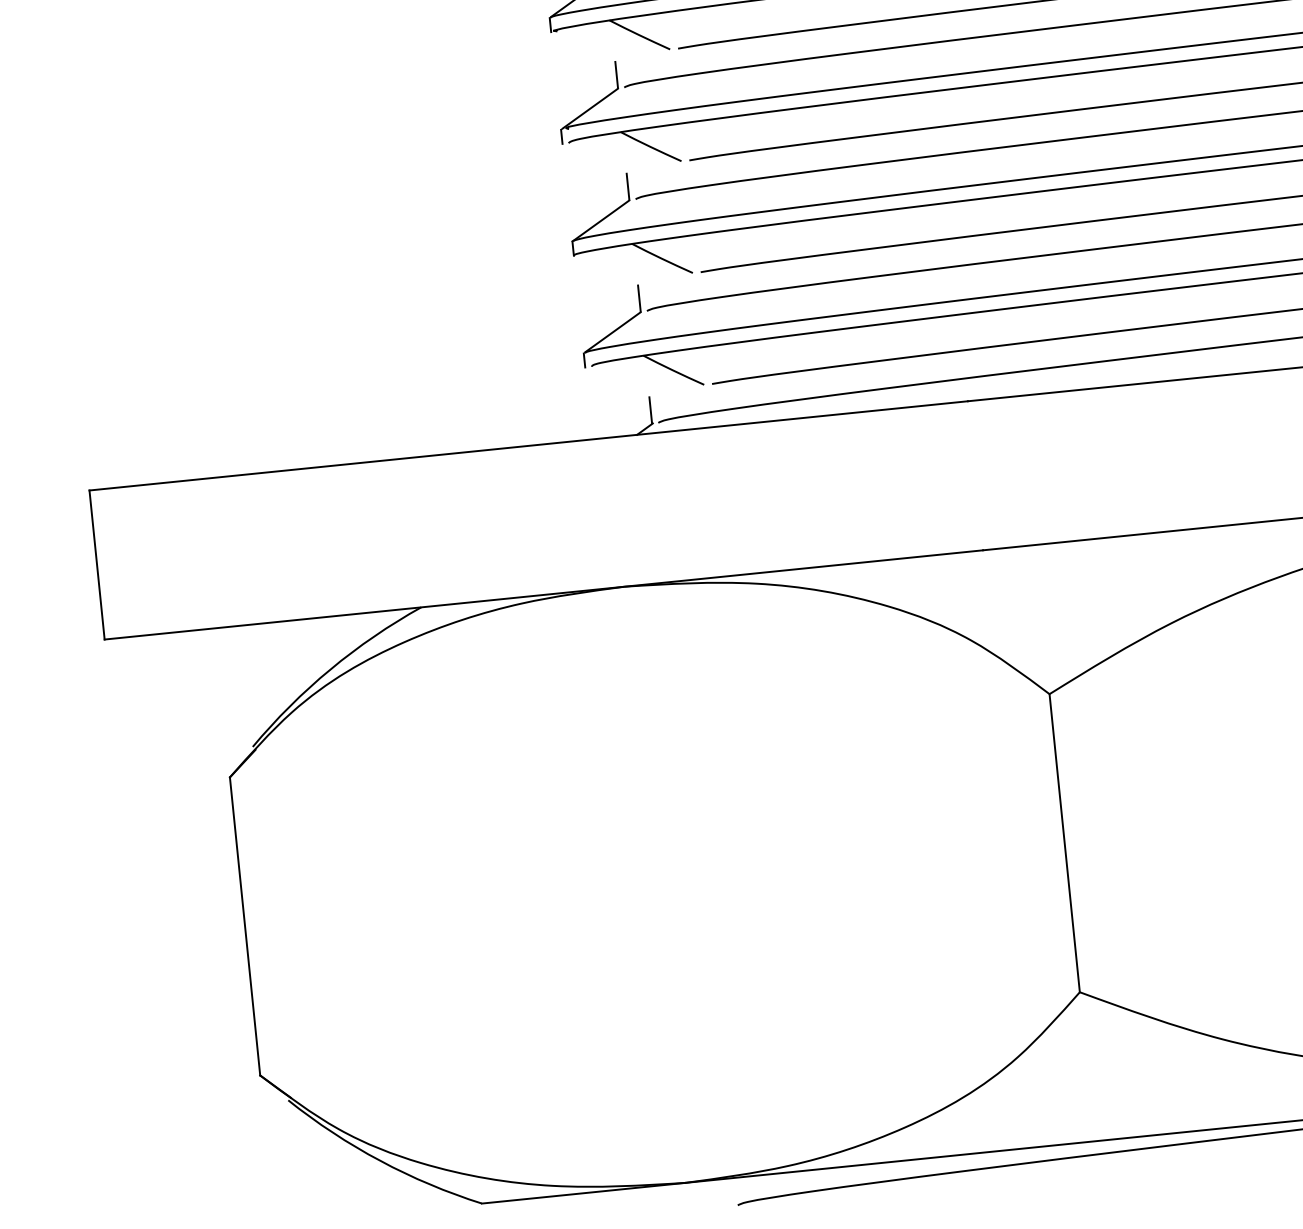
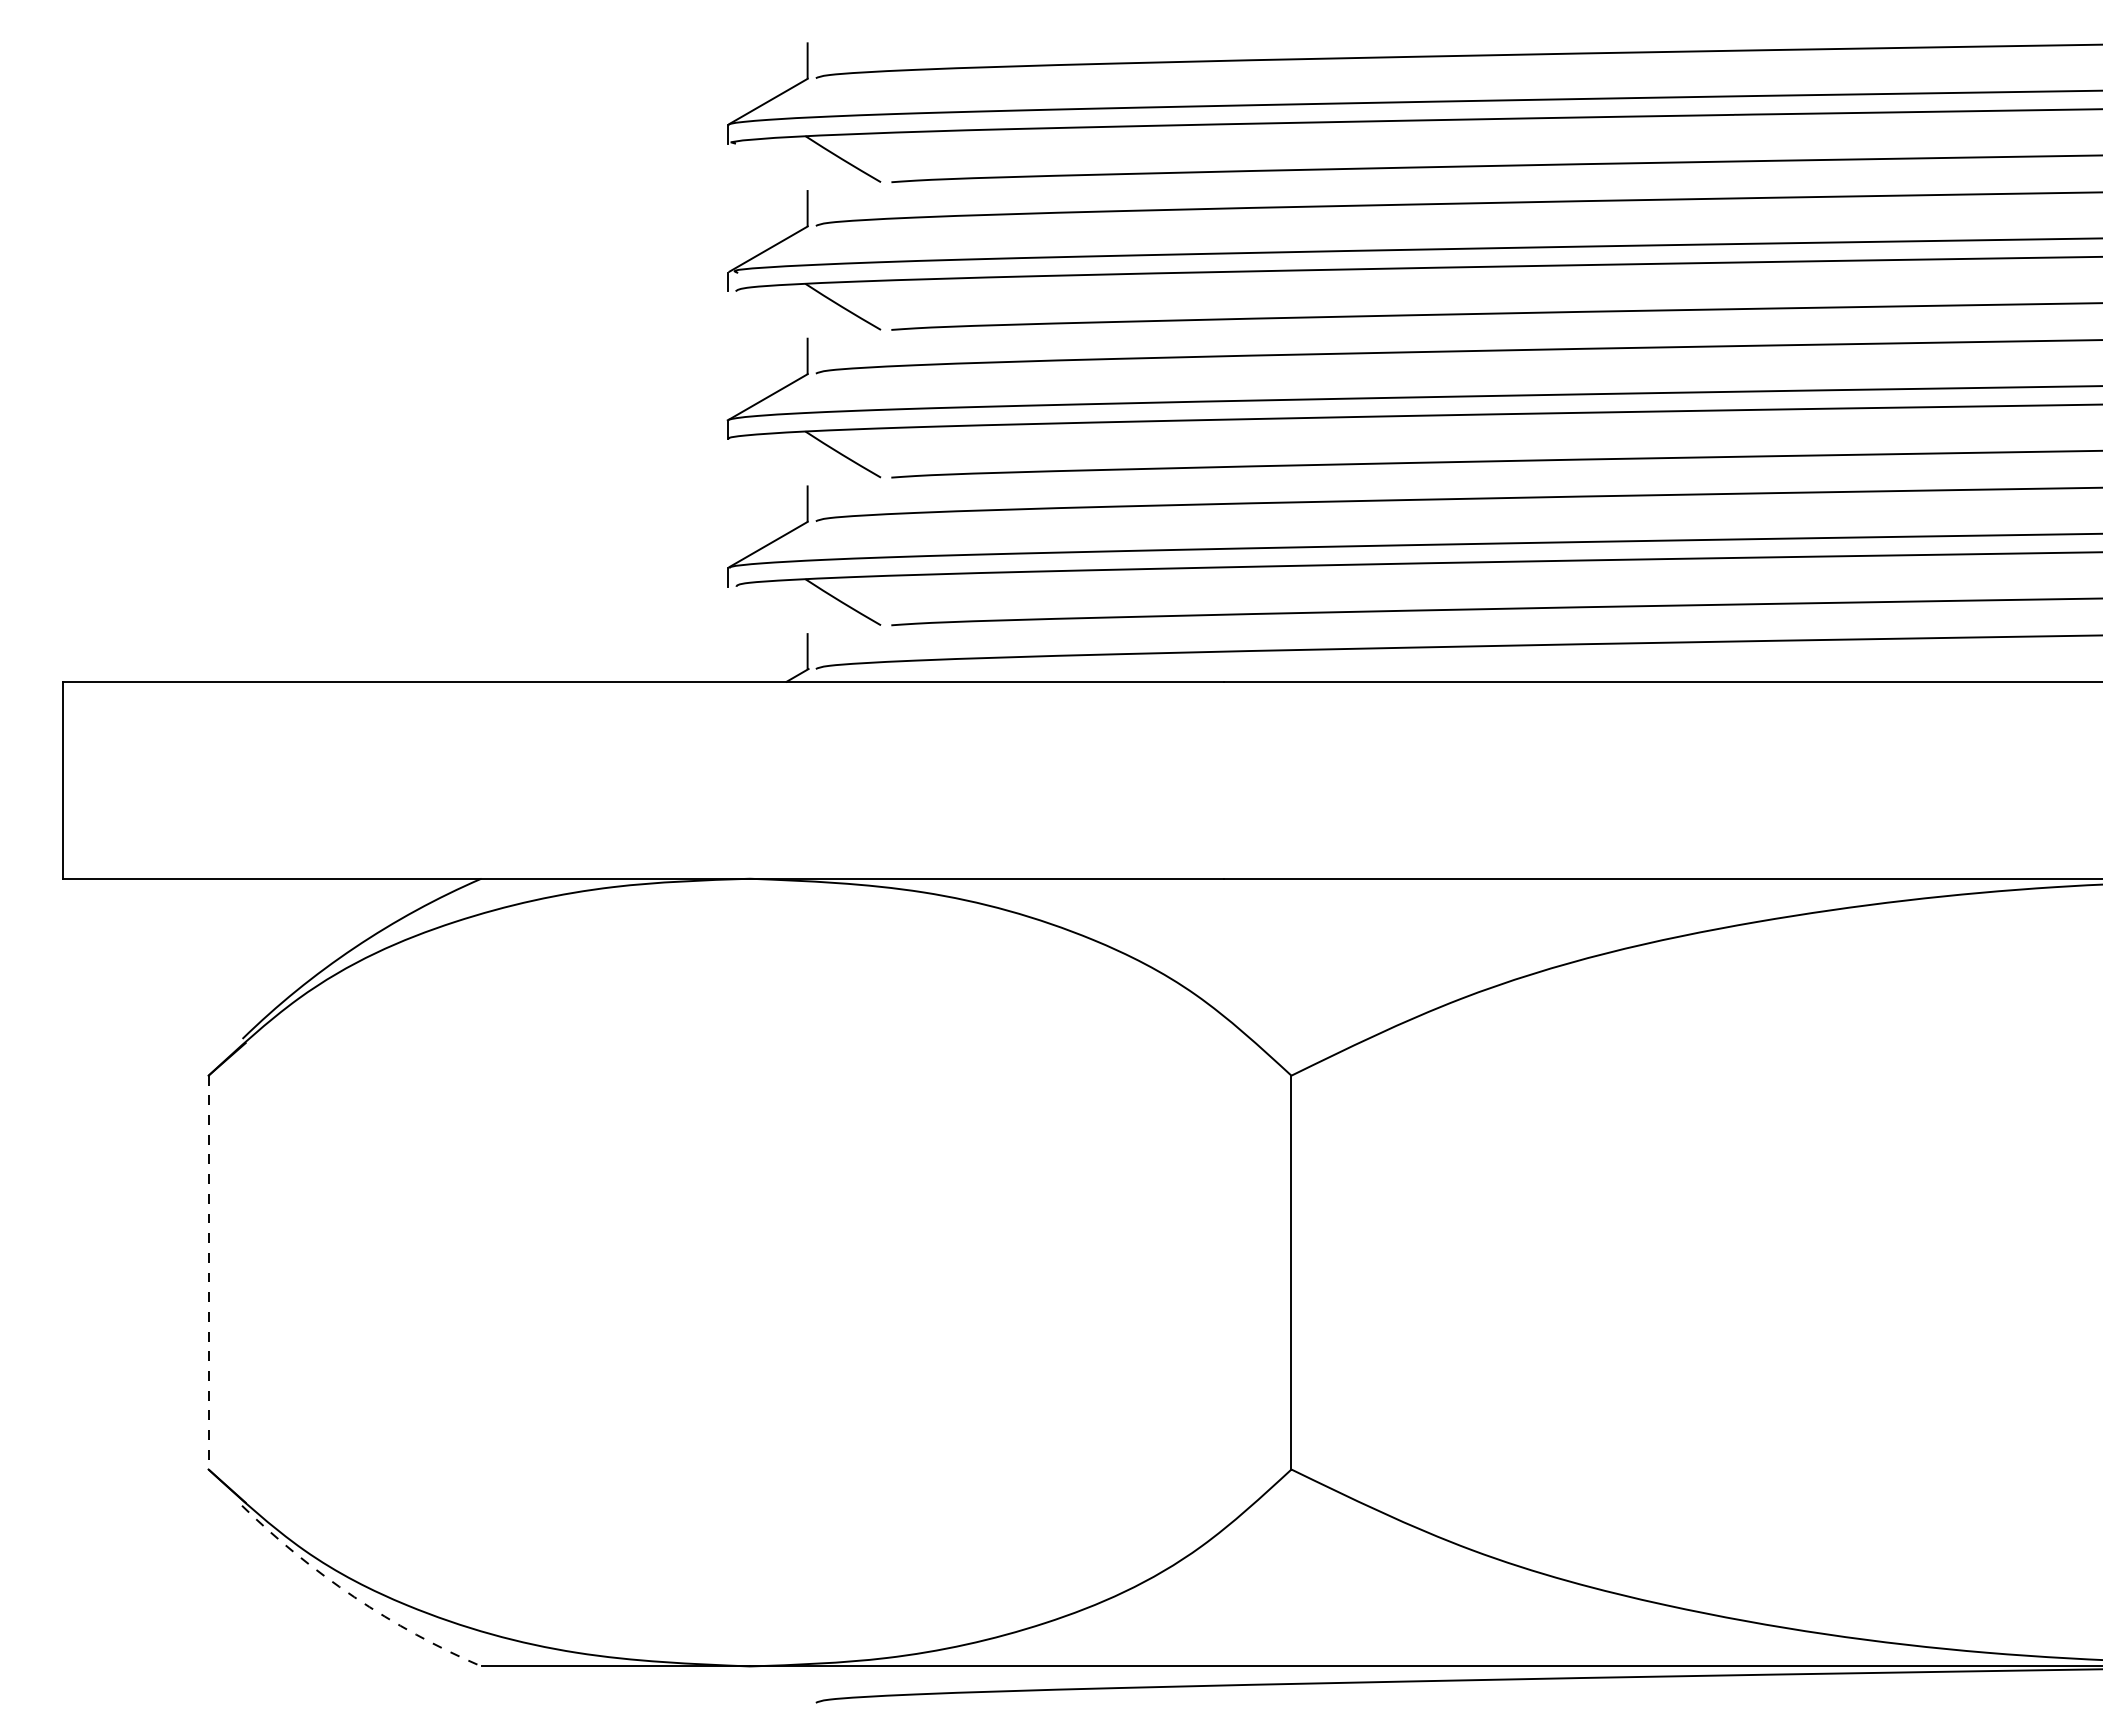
line: (244, 926) -> (208, 1272), solid -> dashed
arc: (380, 1161) -> (354, 1597), solid -> dashed

